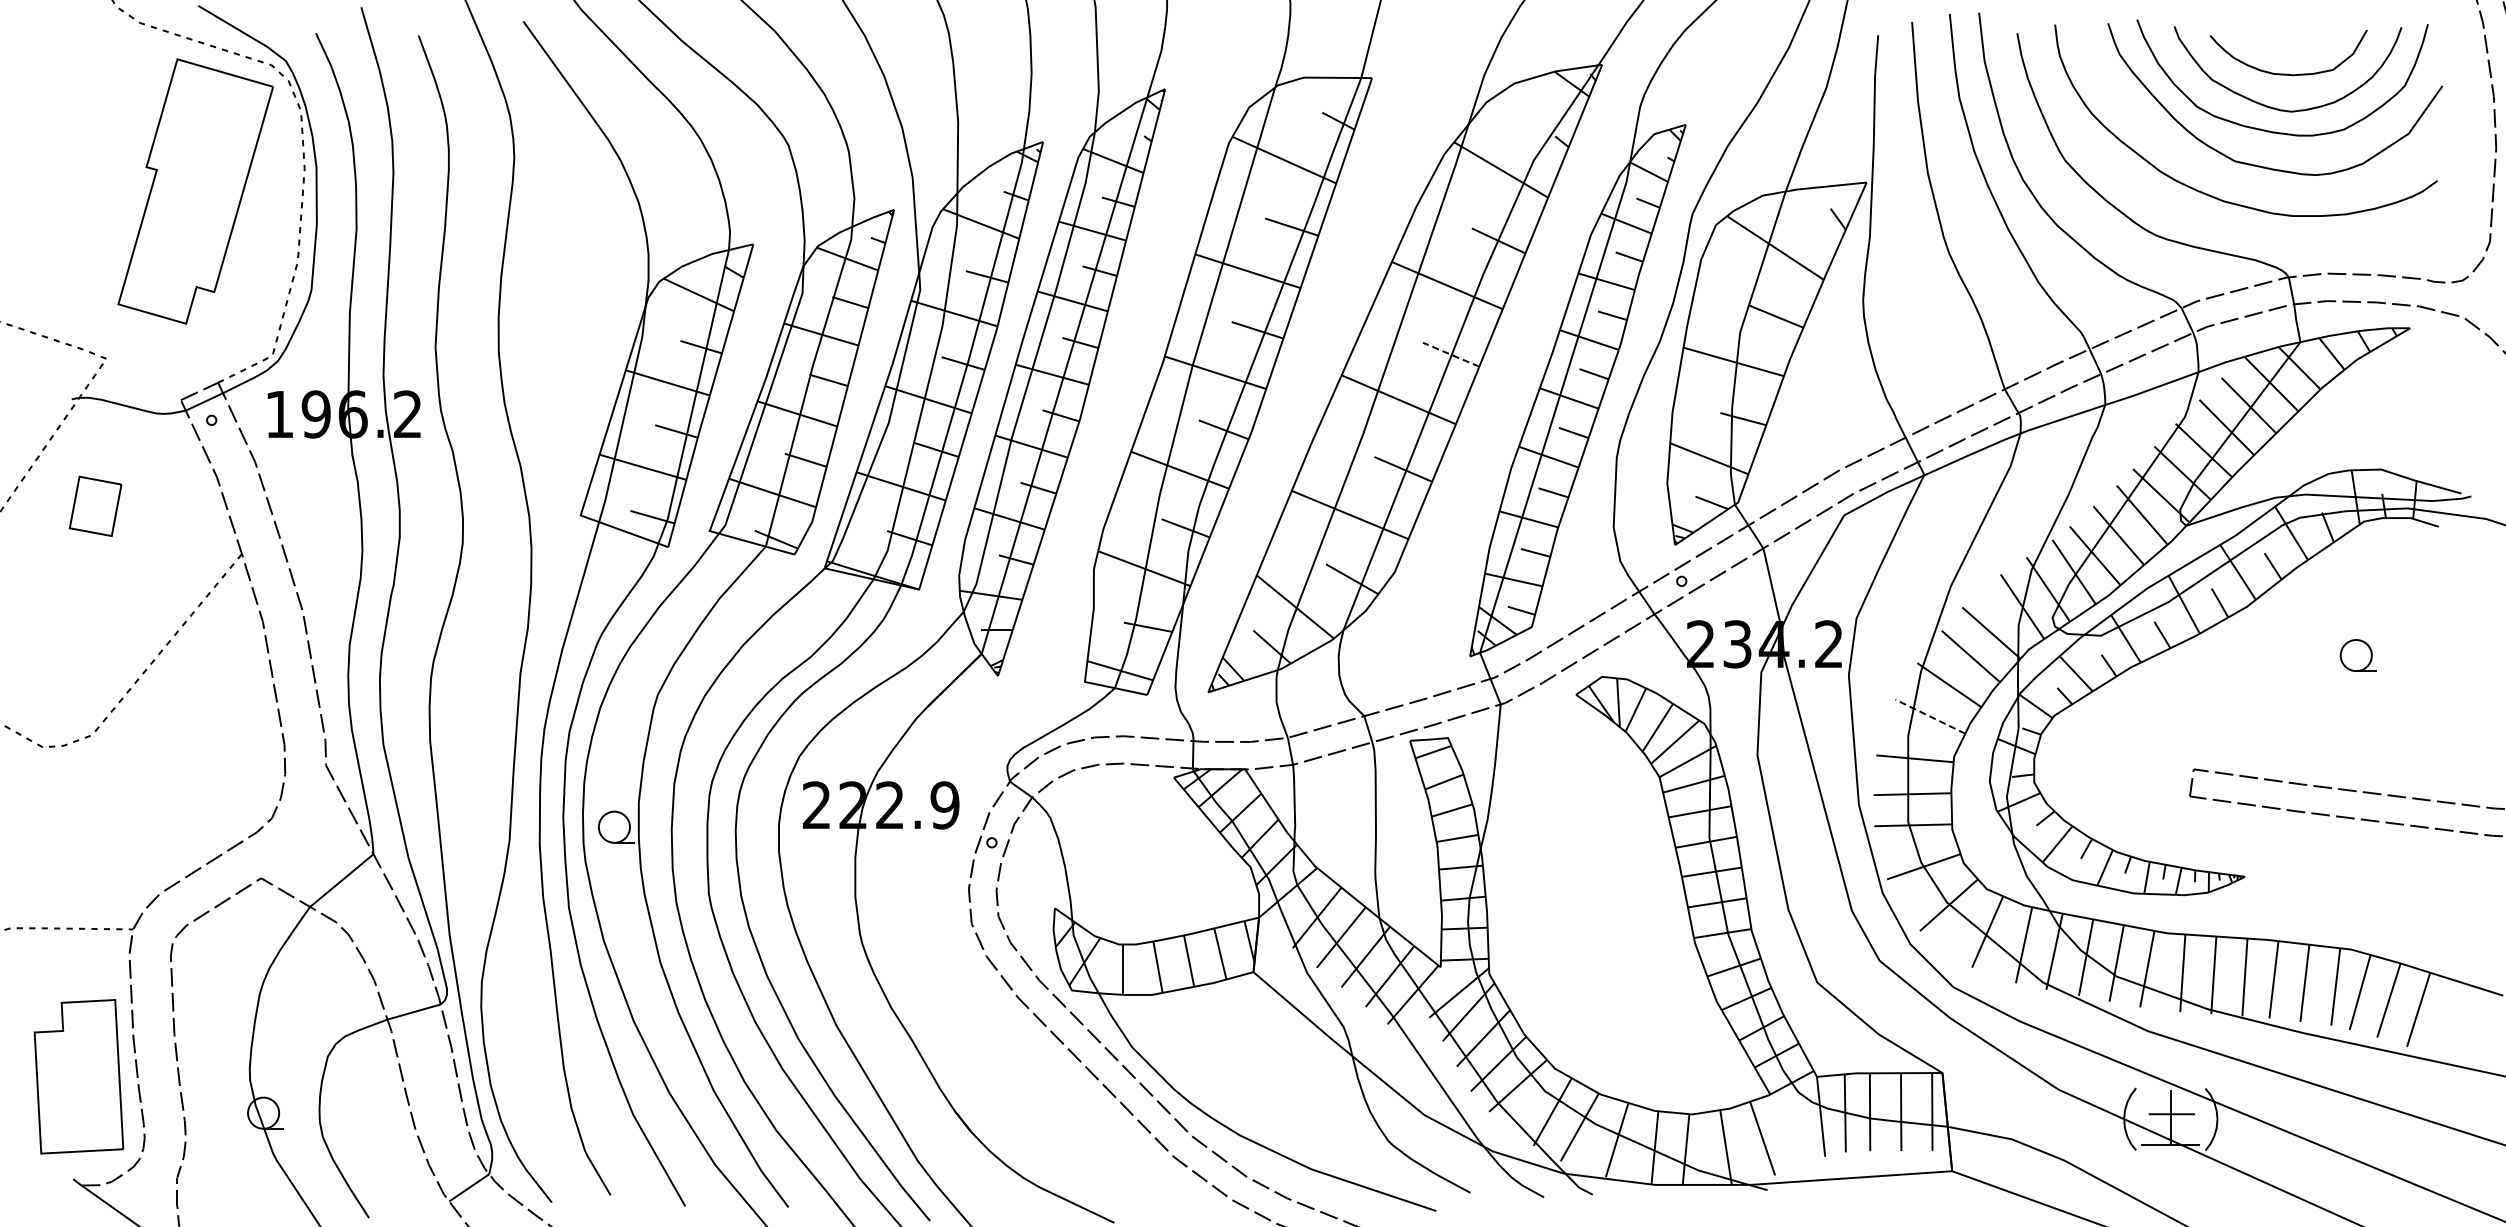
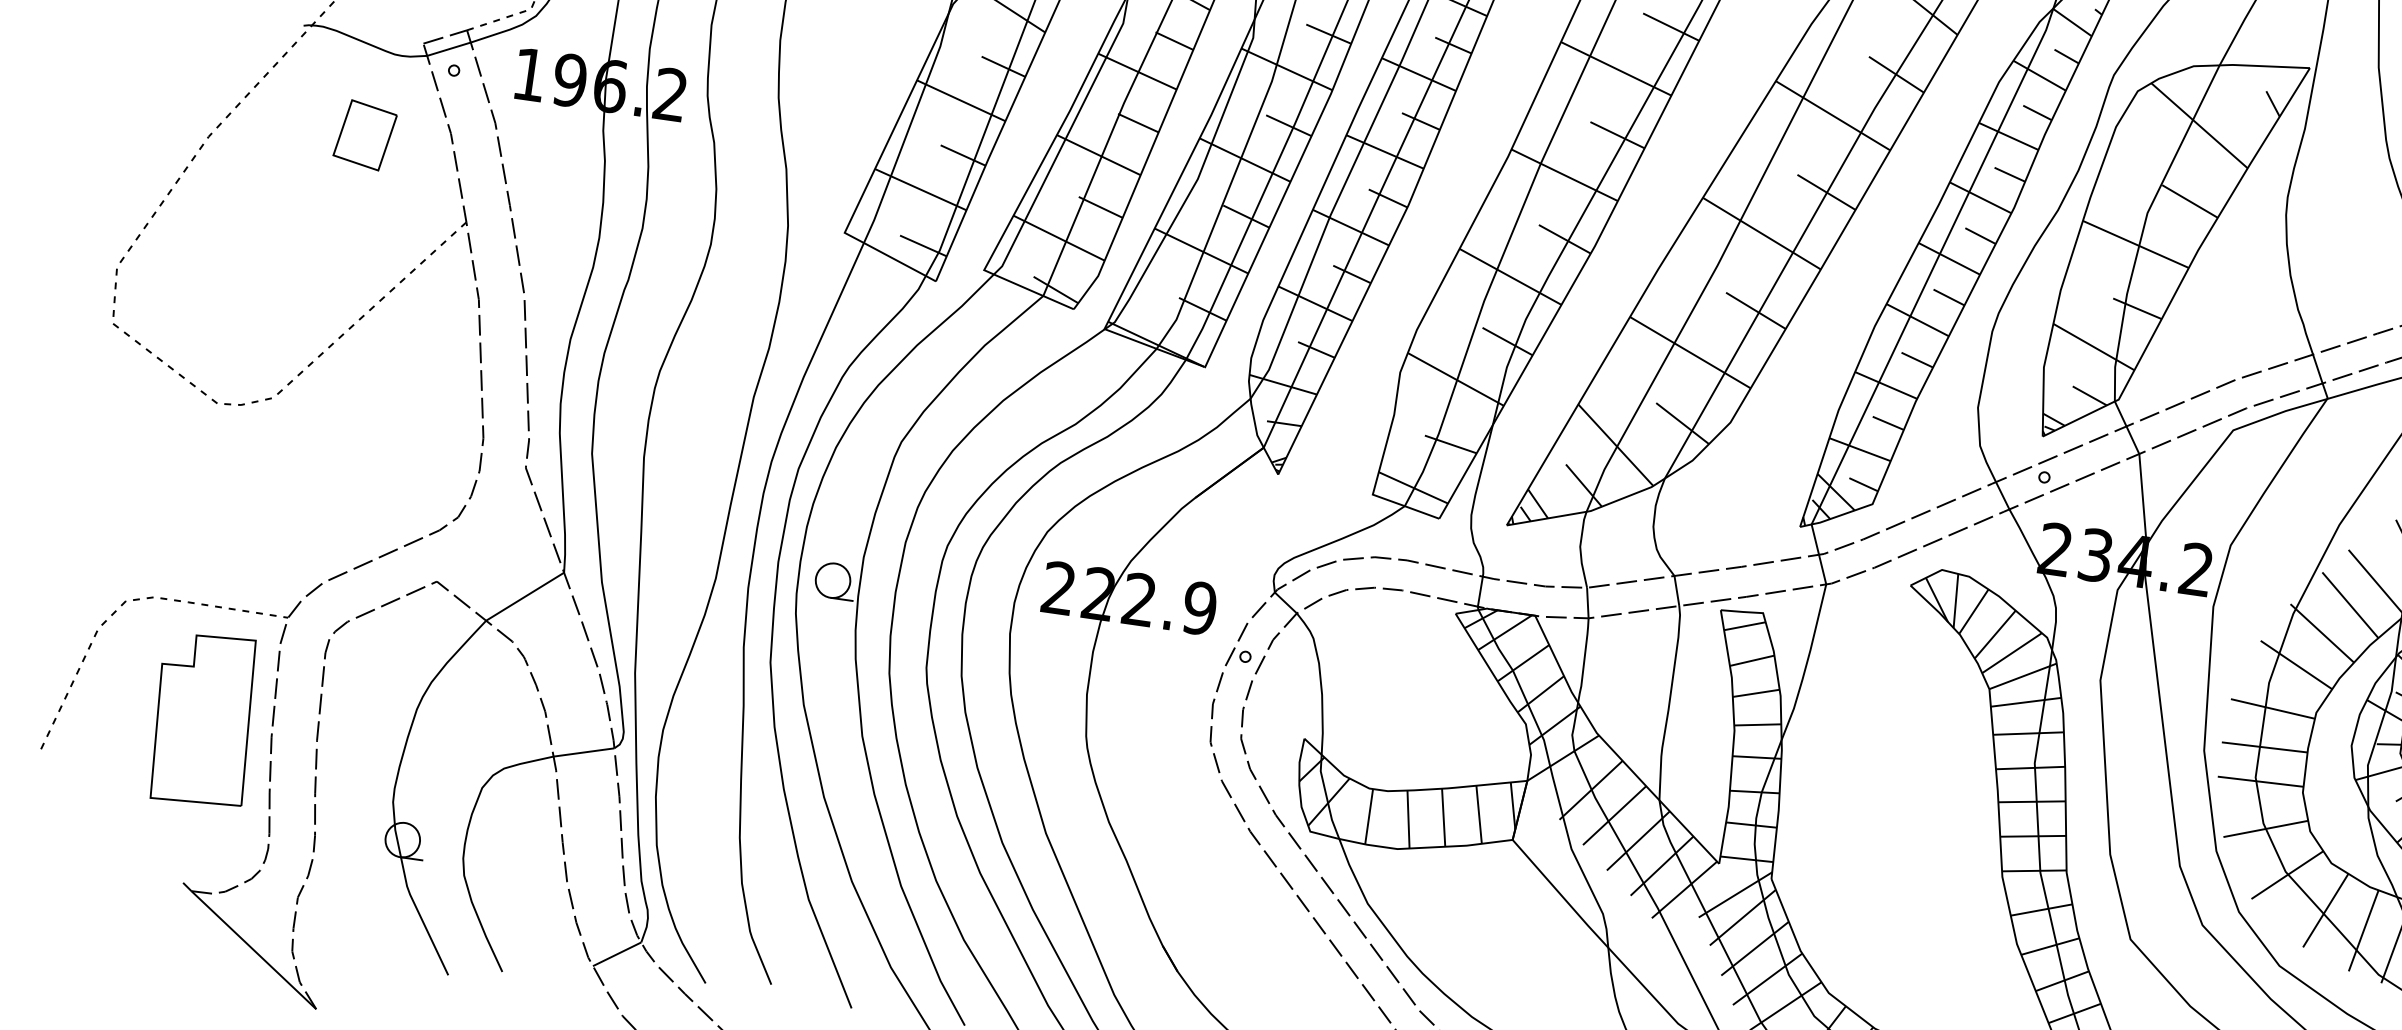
line: (1451, 354) -> (1826, 192), dashed -> solid
part: (95, 505) -> (365, 134), moved
line: (1930, 716) -> (2296, 664), dashed -> solid
part: (78, 1076) -> (203, 719), moved

